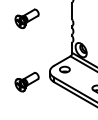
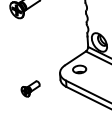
part: (26, 81) -> (29, 88), size x0.6

